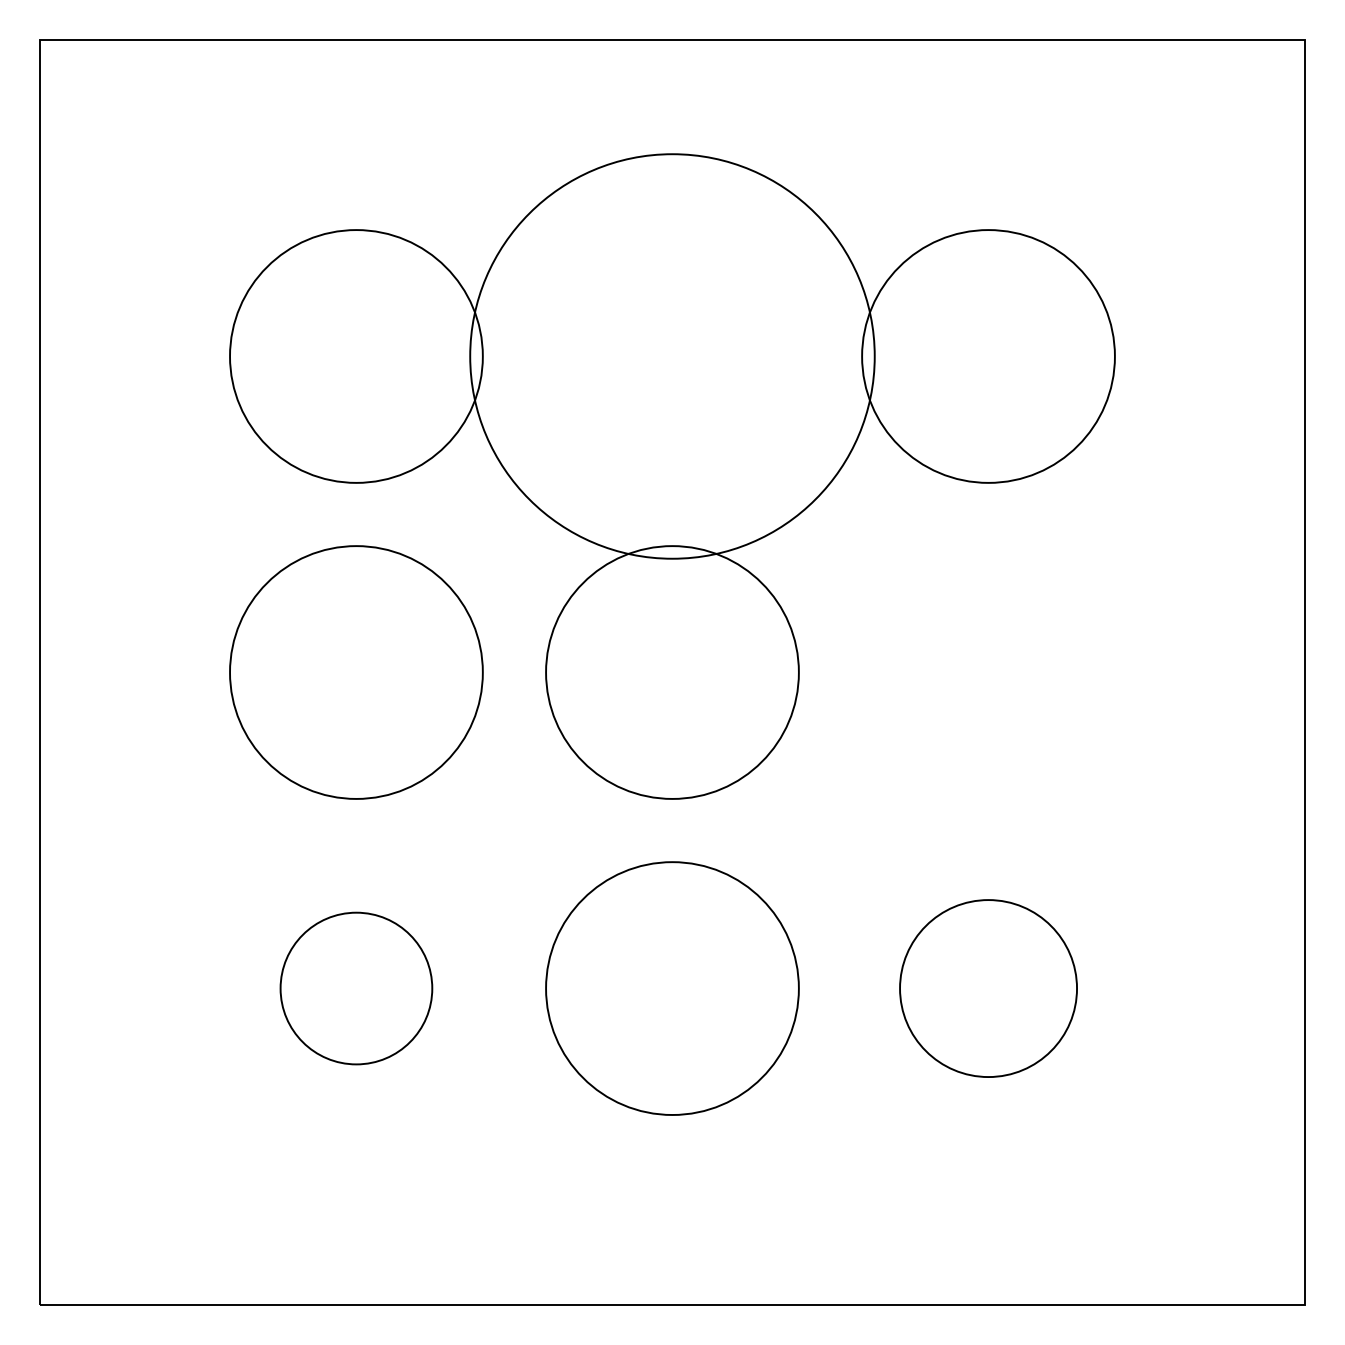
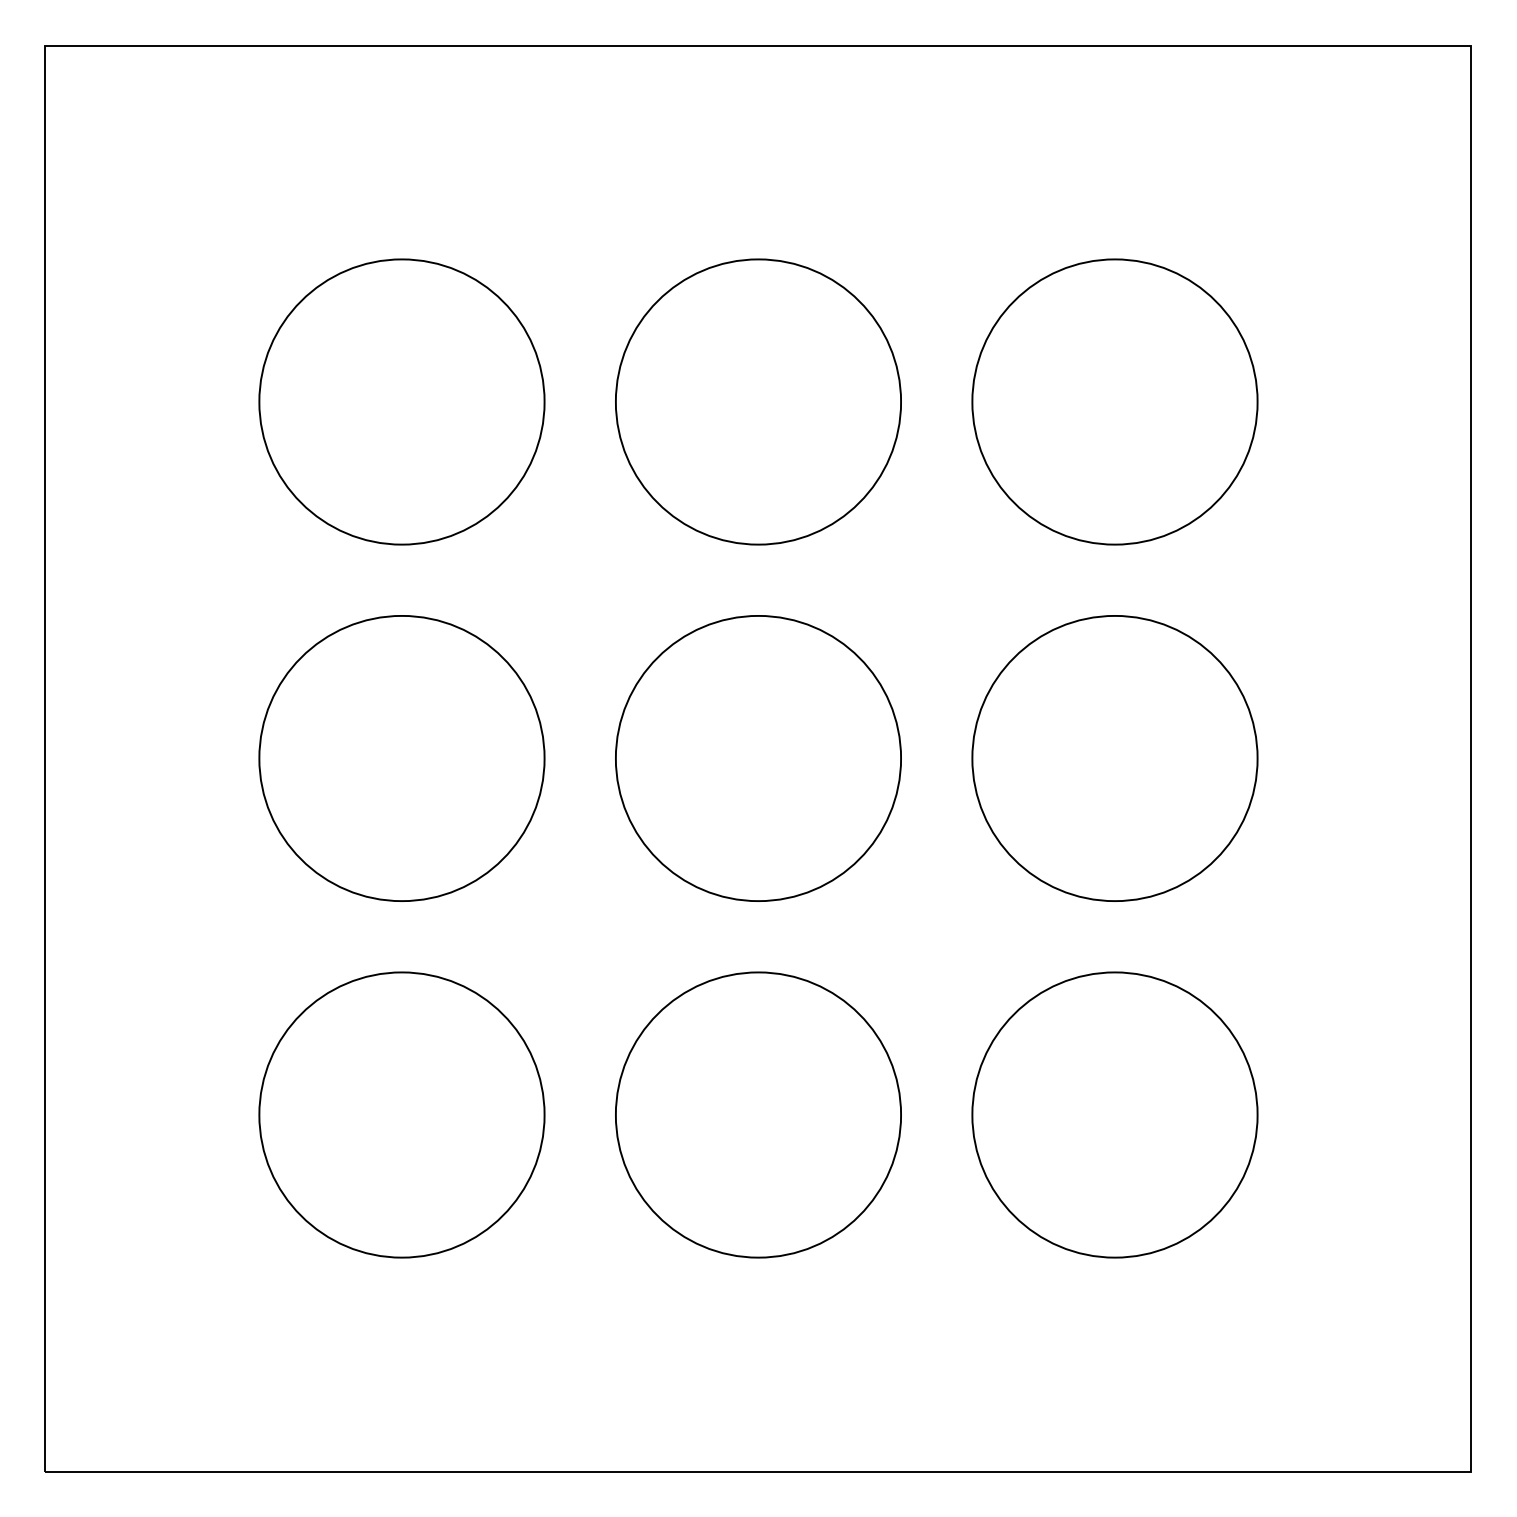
circle: (672, 356) -> (758, 401), size x0.62
circle: (988, 672) -> (1114, 758), added
circle: (356, 988) -> (401, 1114), size x1.67
circle: (988, 988) -> (1114, 1114), size x1.43

